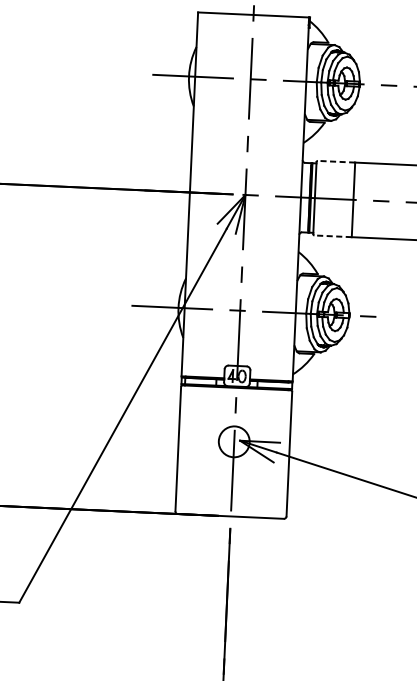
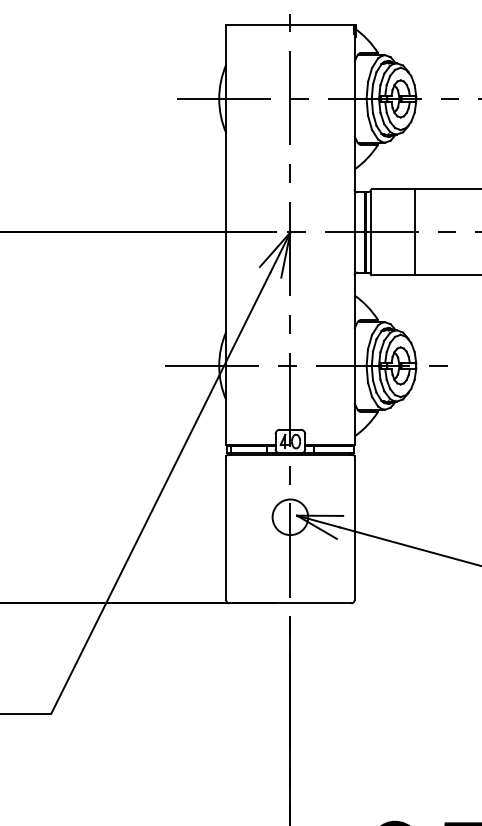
line: (336, 161) -> (393, 189), dashed -> solid
line: (333, 236) -> (393, 275), dashed -> solid

